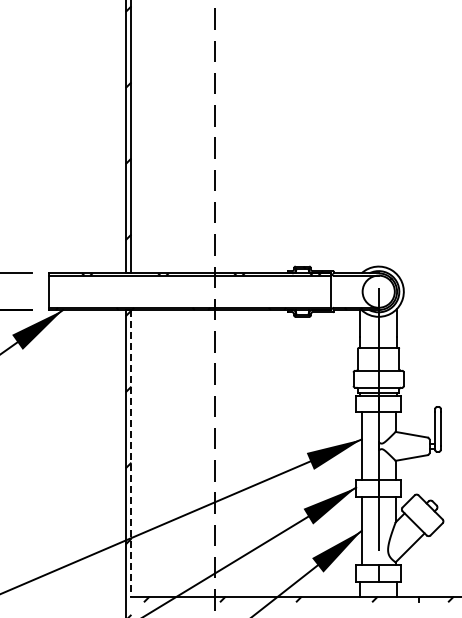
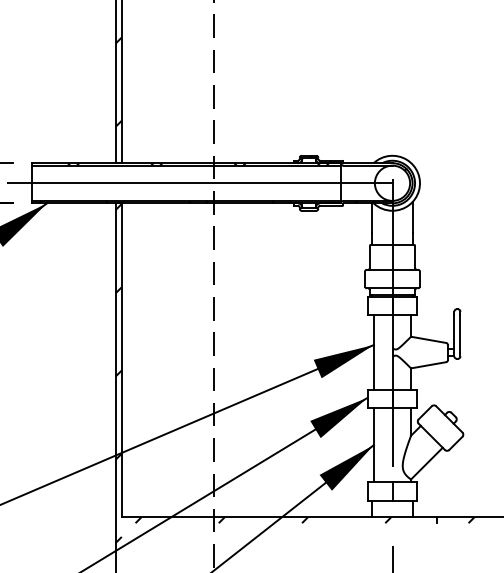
line: (202, 291) -> (199, 183), added
line: (131, 453) -> (121, 360), dashed -> solid

